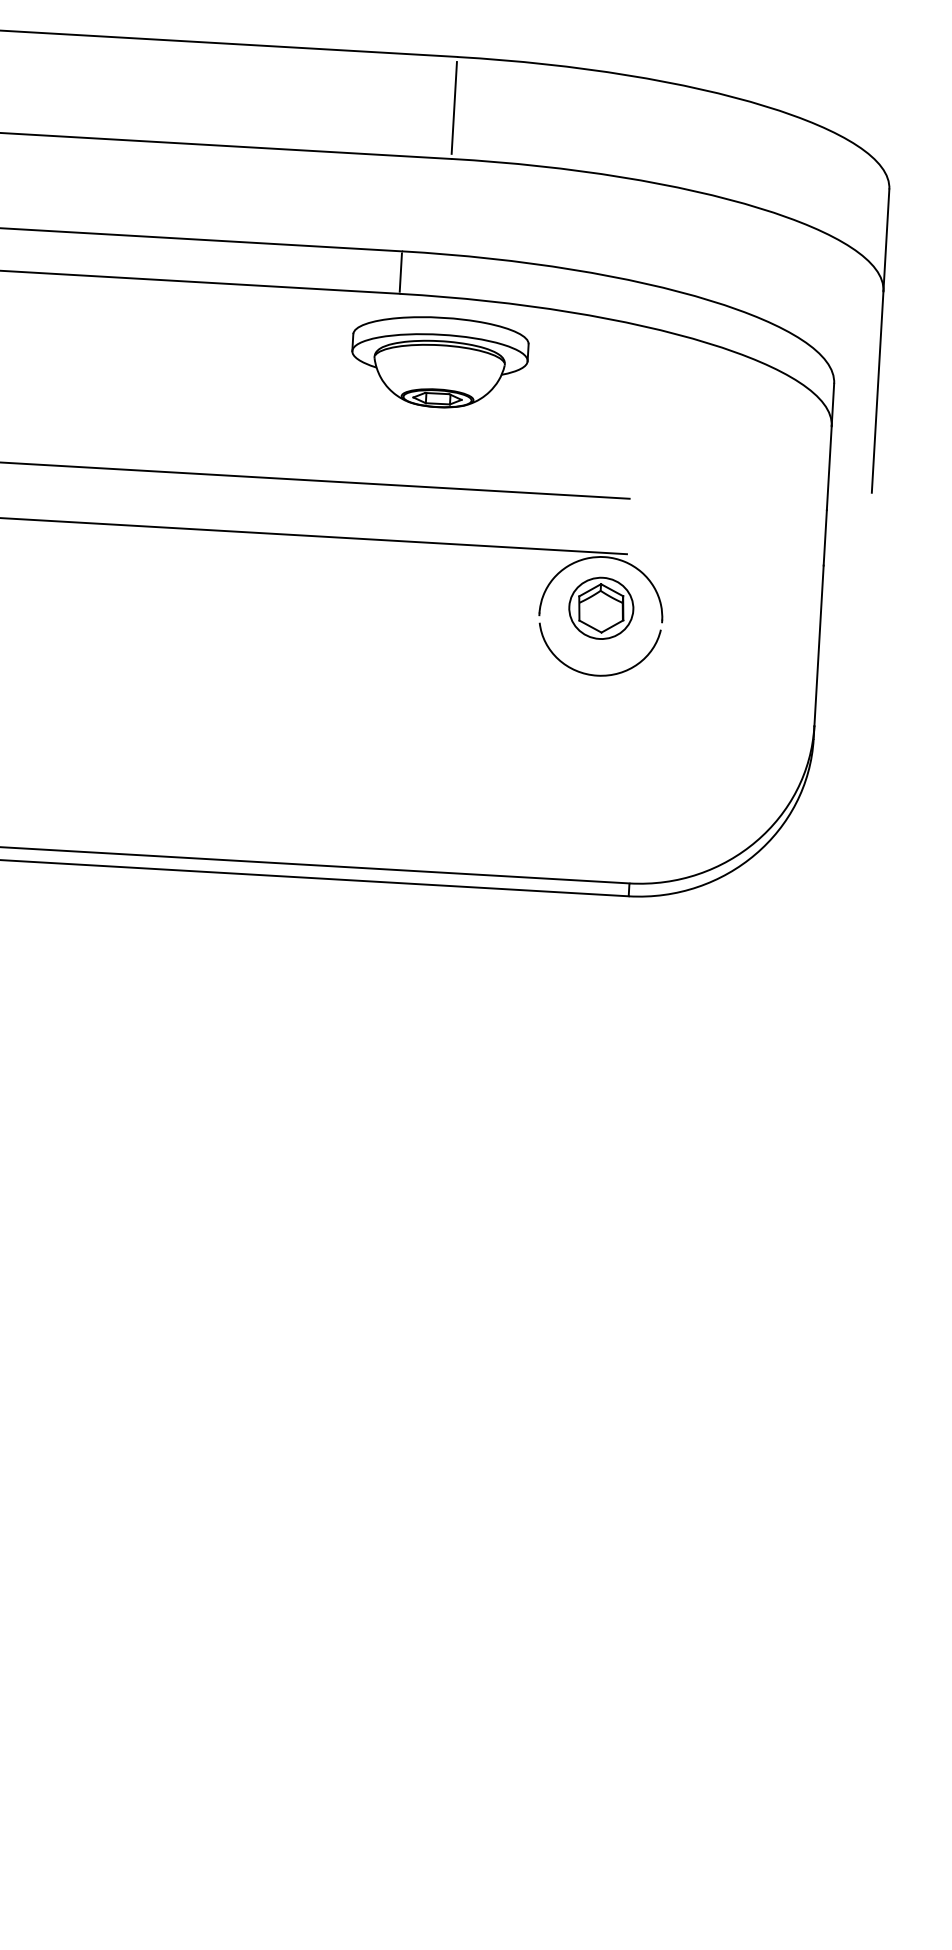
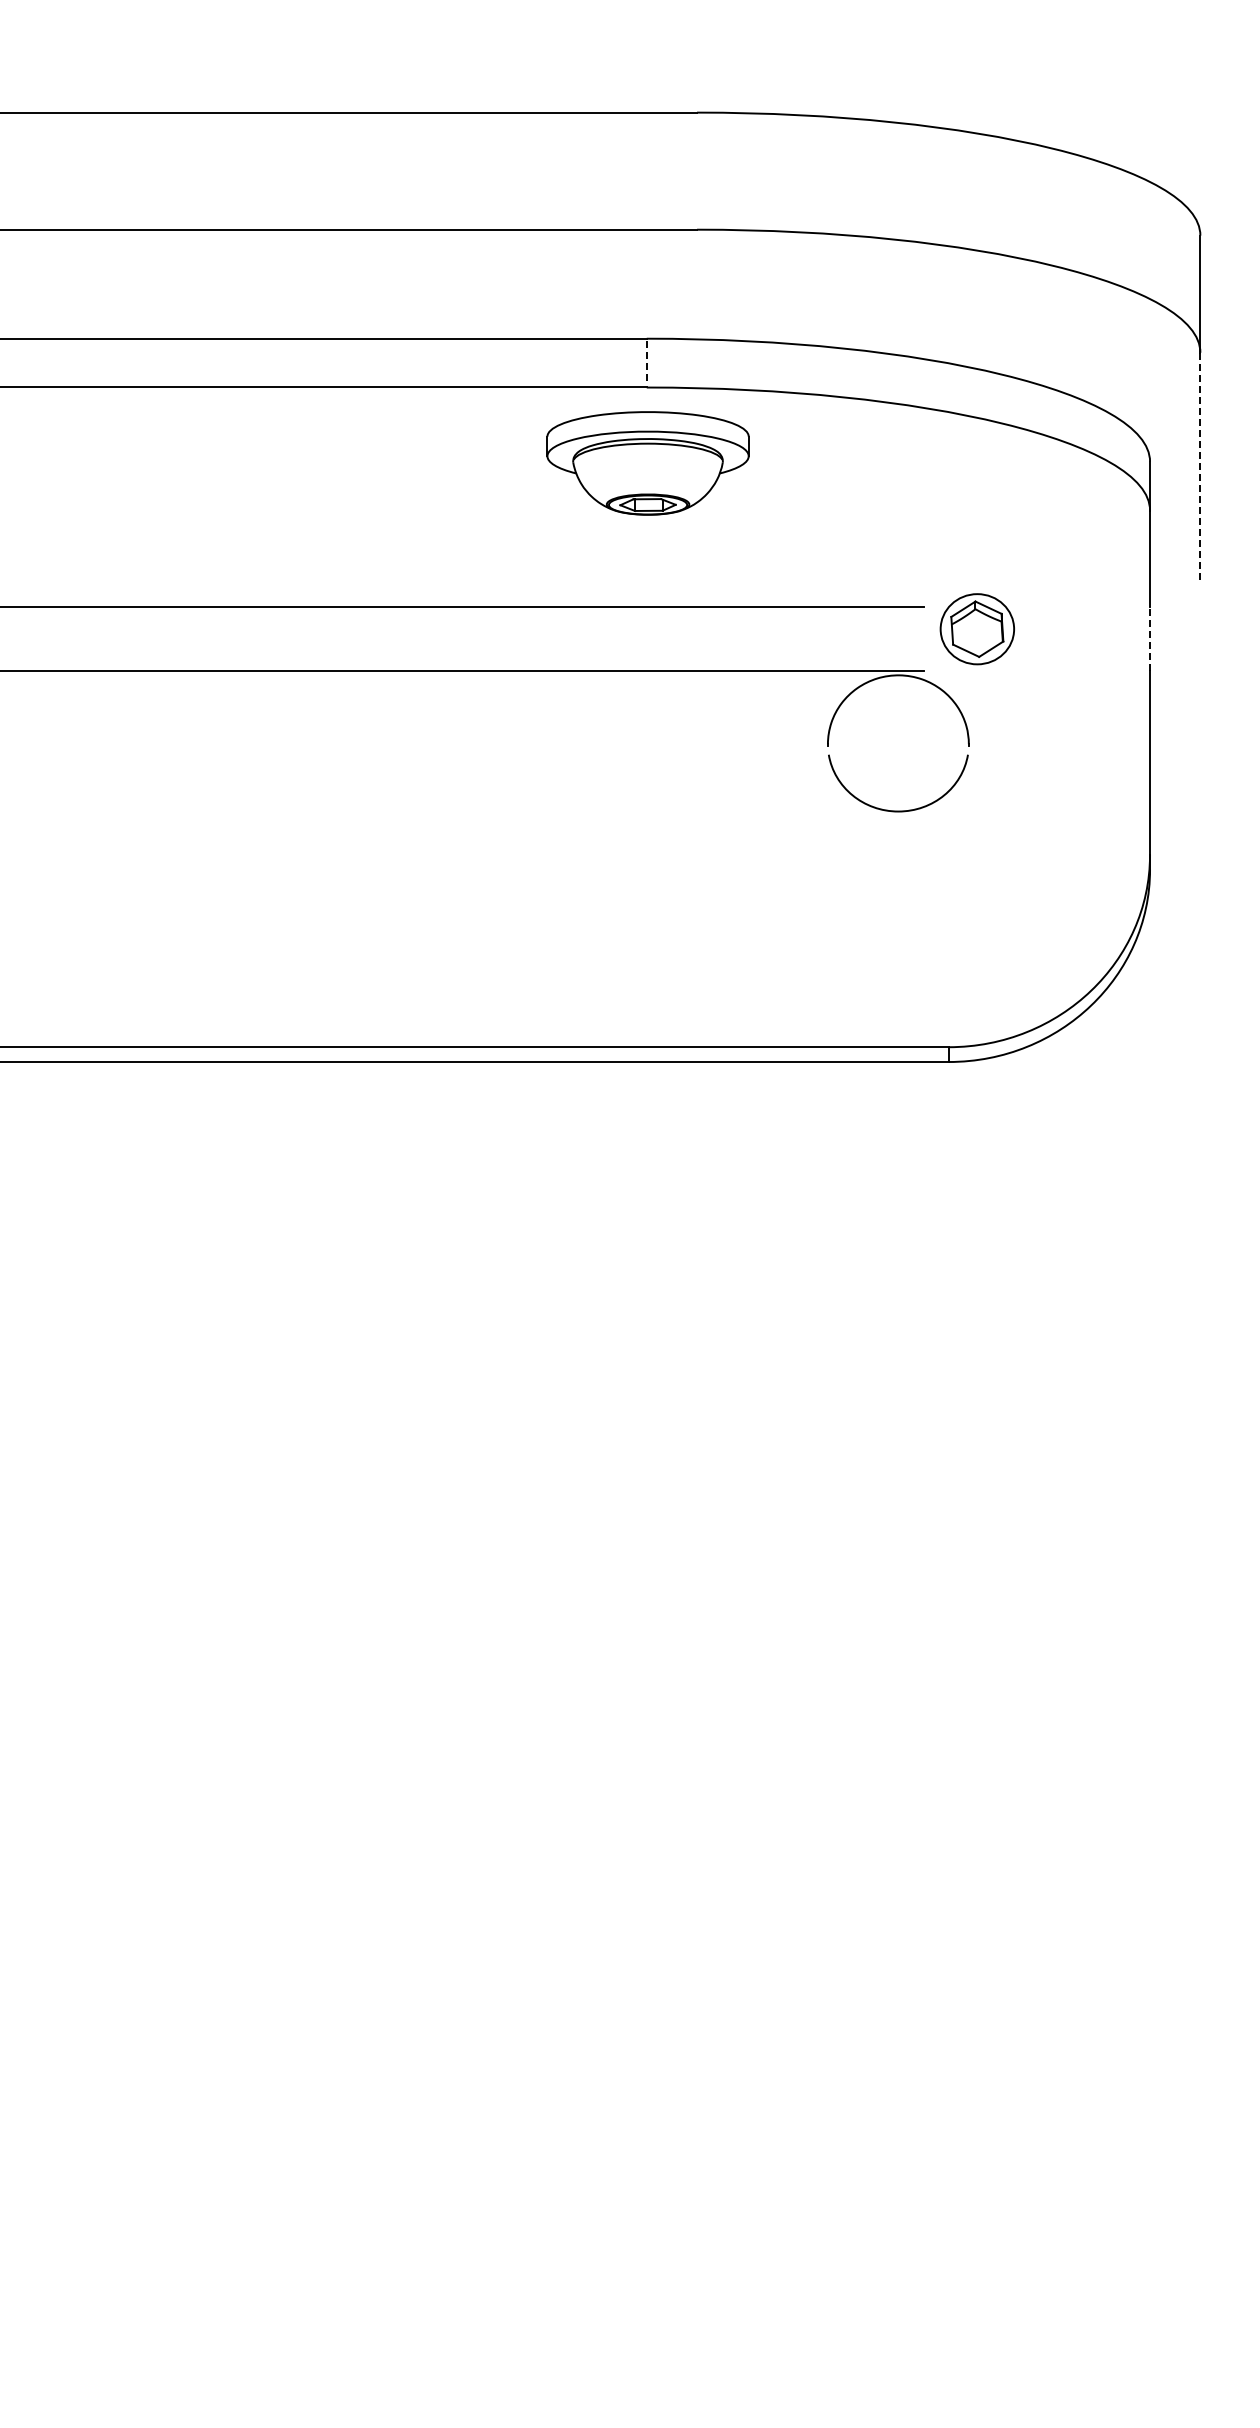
line: (454, 107) -> (697, 170), removed
line: (400, 272) -> (646, 363), solid -> dashed
part: (439, 362) -> (647, 463), moved
line: (877, 392) -> (1200, 468), solid -> dashed
line: (825, 537) -> (1150, 638), solid -> dashed
part: (600, 608) -> (976, 629), moved

